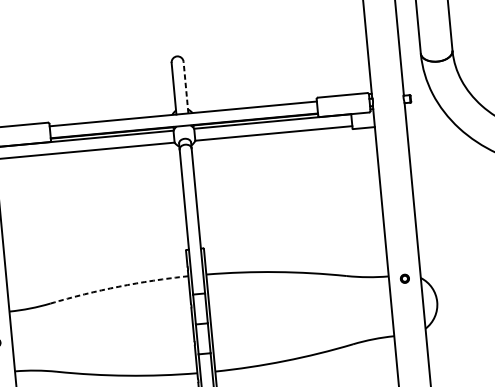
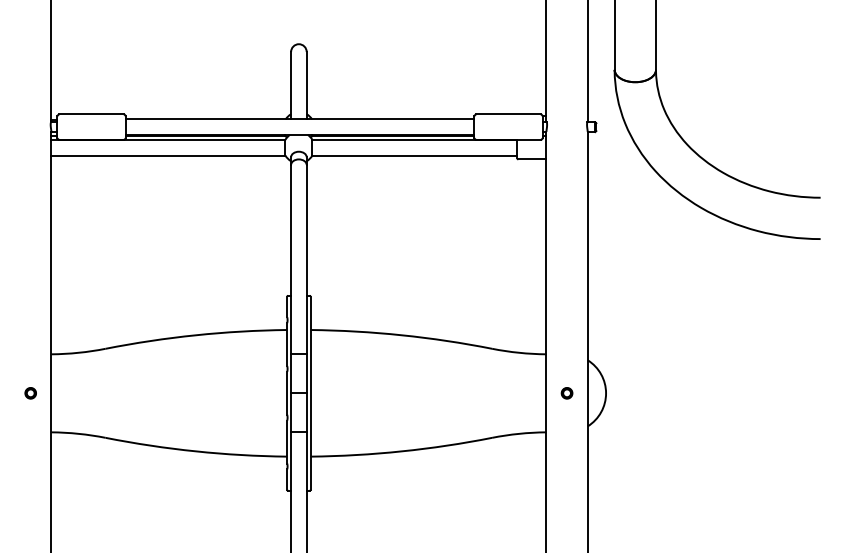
line: (185, 87) -> (306, 85), dashed -> solid
part: (404, 278) -> (566, 393), moved
arc: (119, 286) -> (196, 335), dashed -> solid

